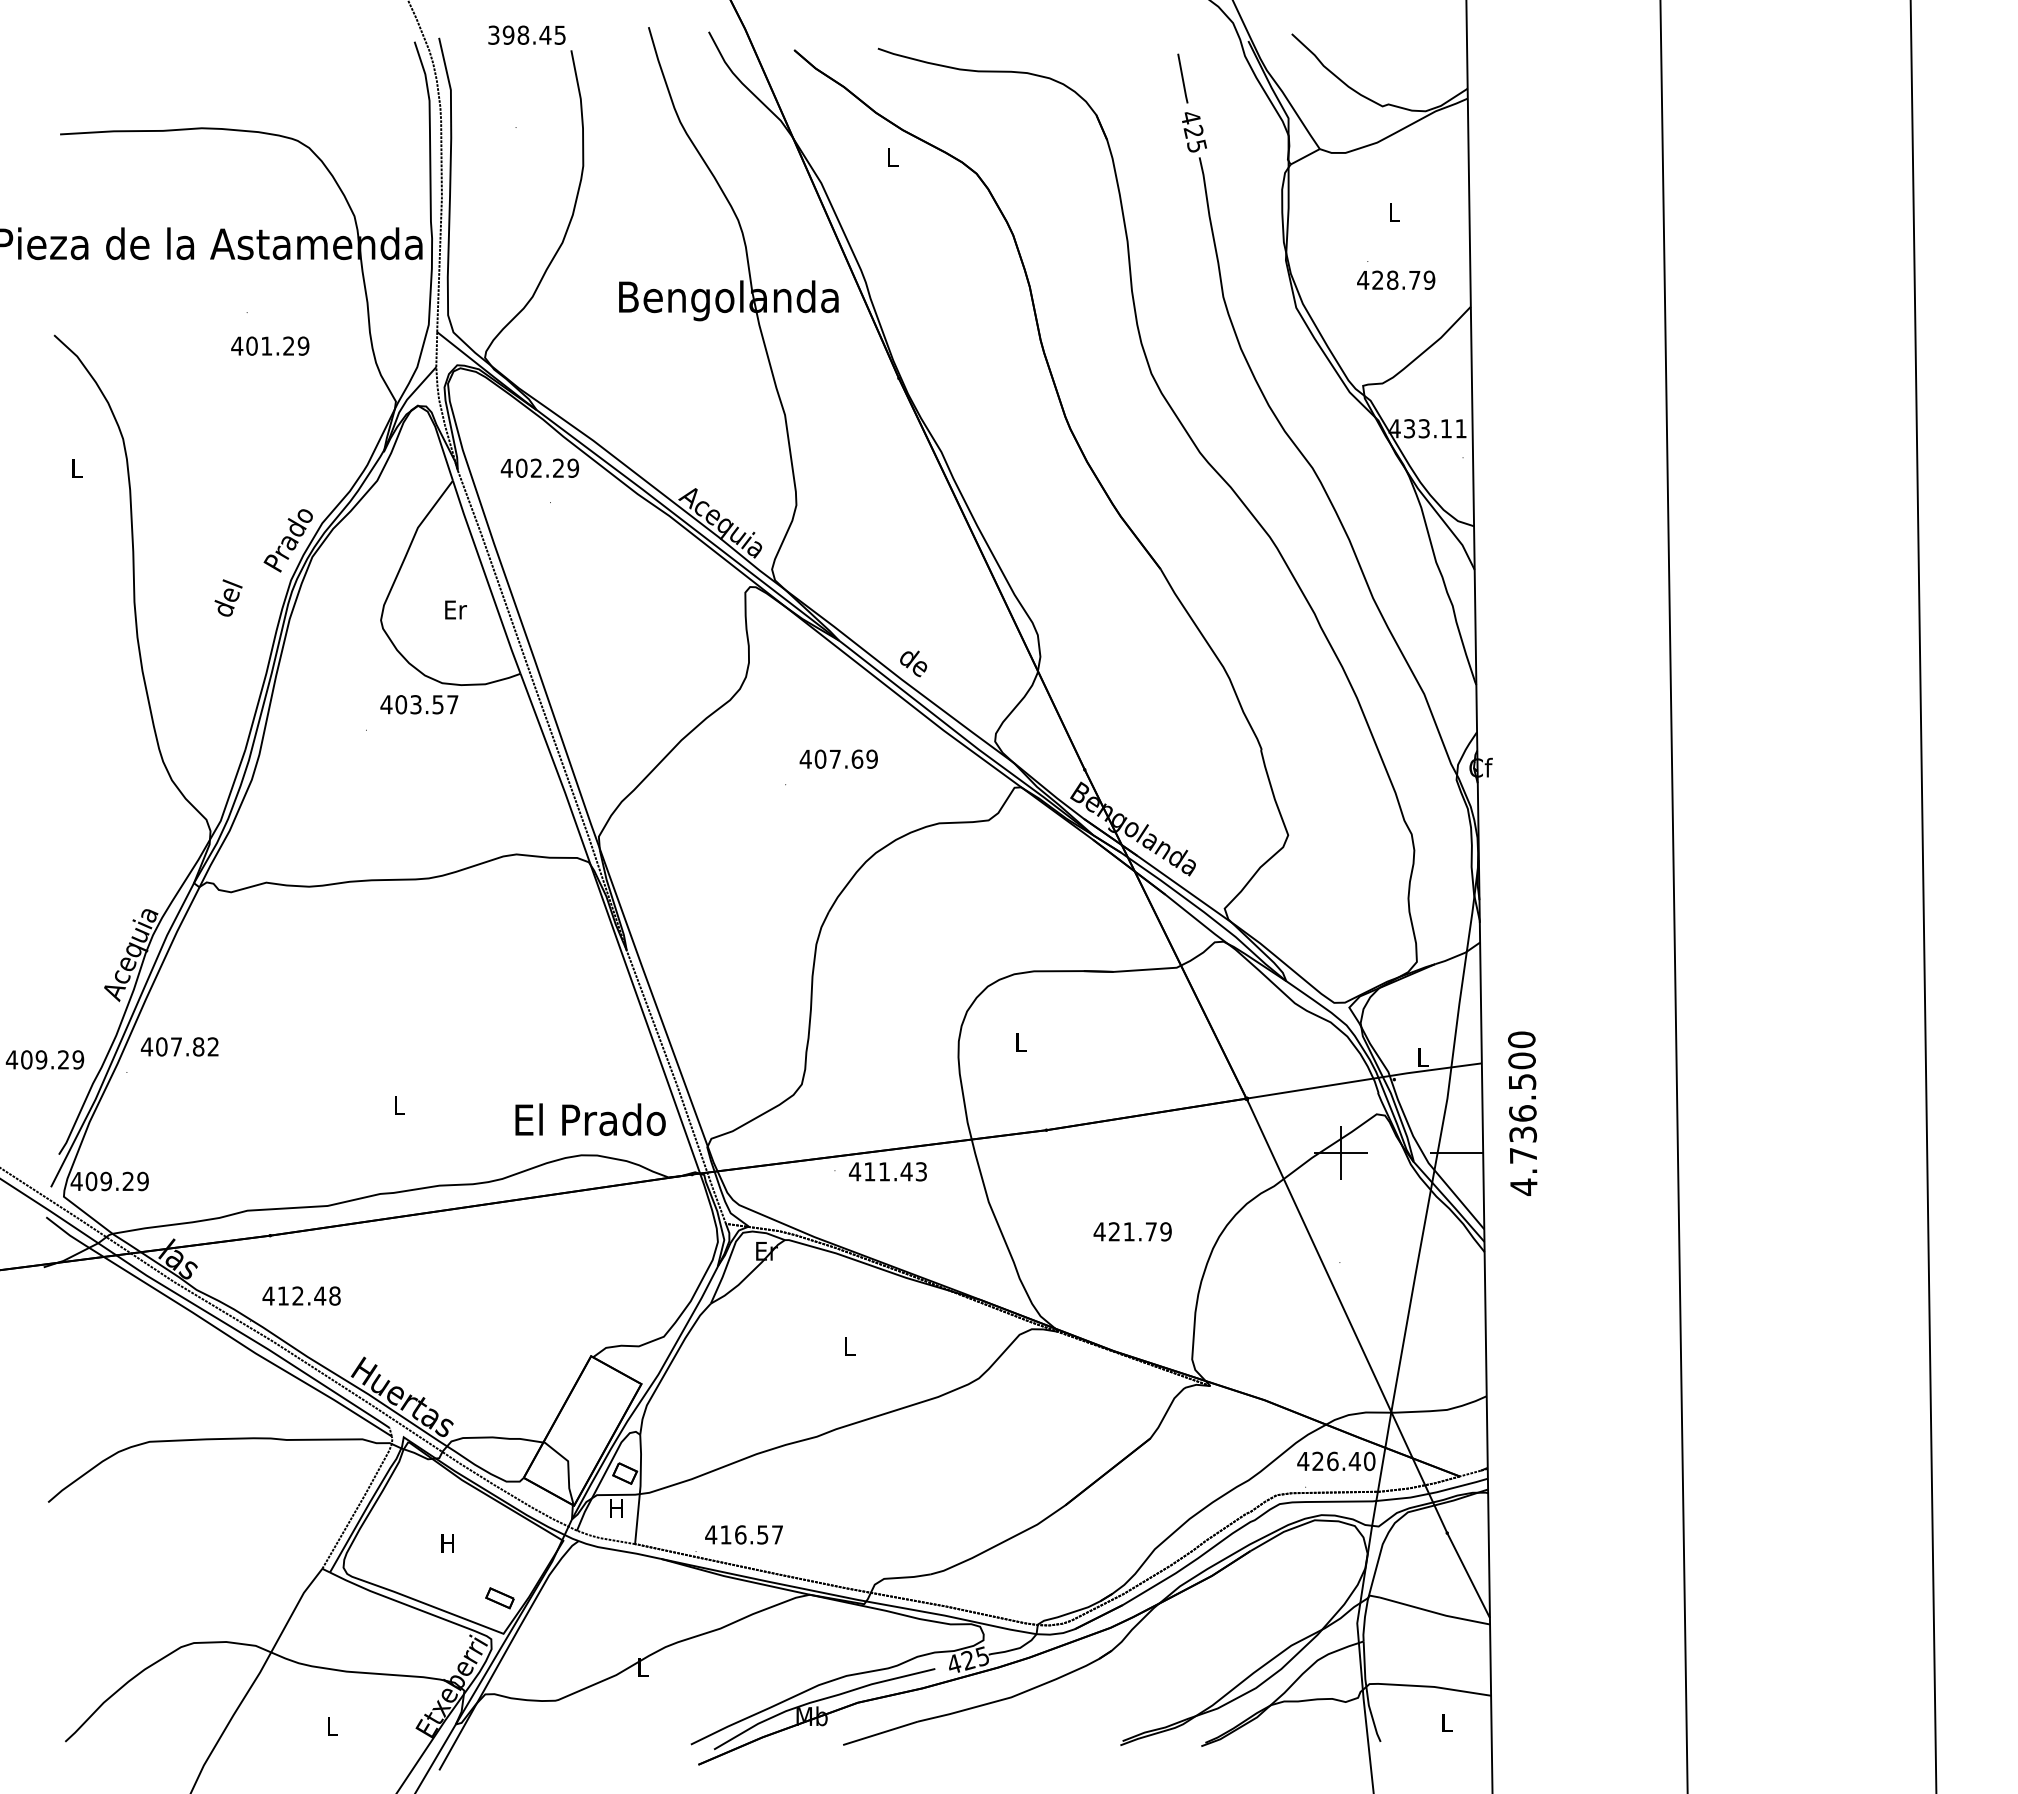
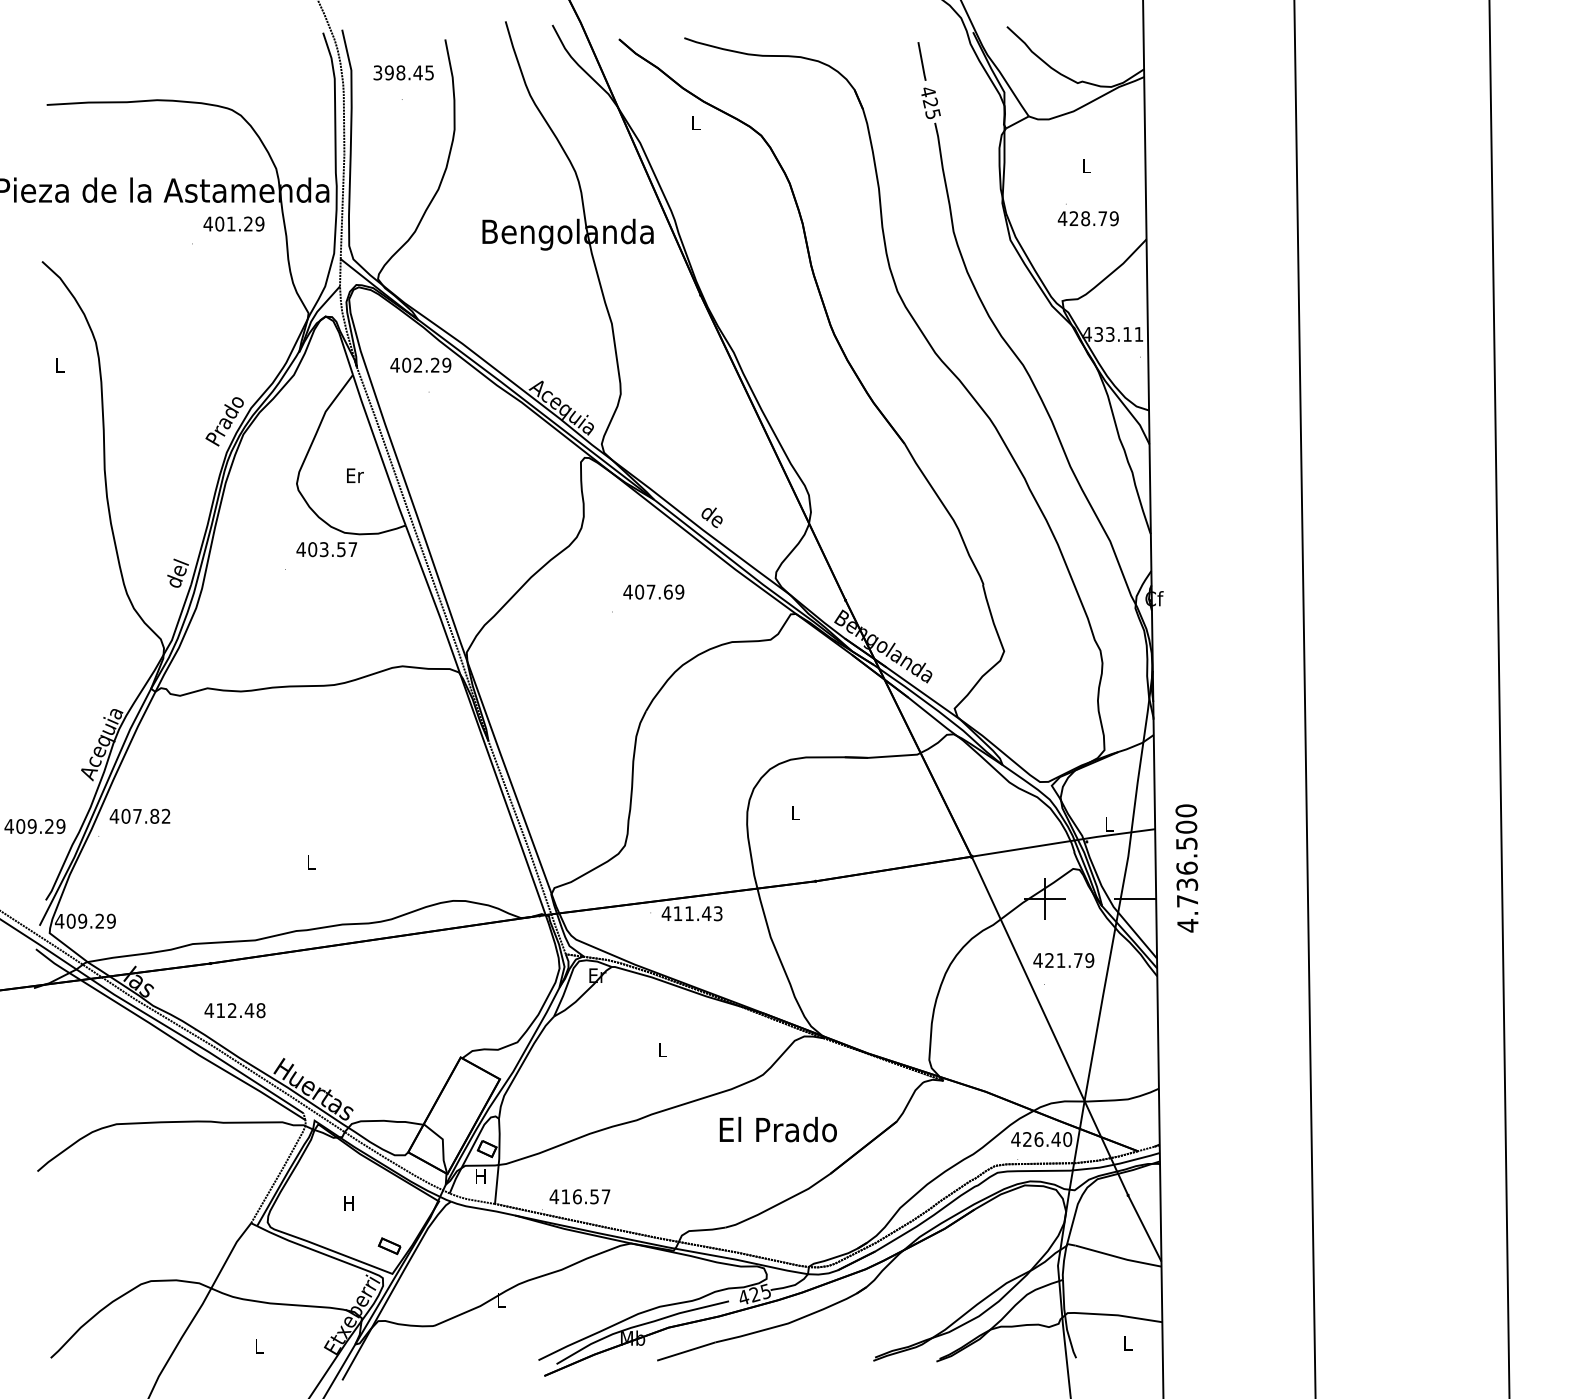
text: (526, 34) -> (403, 72), moved
text: (270, 345) -> (234, 223), moved
text: (228, 597) -> (178, 572), moved
text: (590, 1119) -> (778, 1129), moved
text: (1132, 1231) -> (1063, 960), moved

